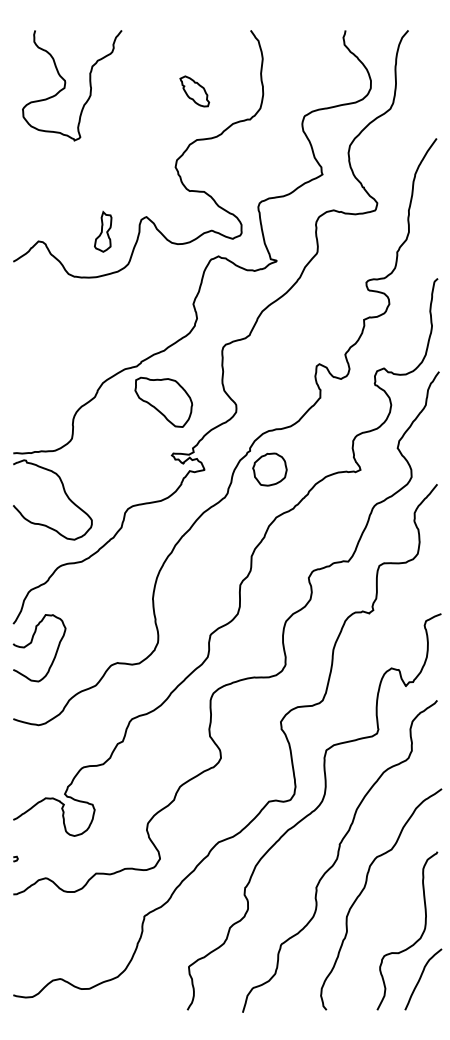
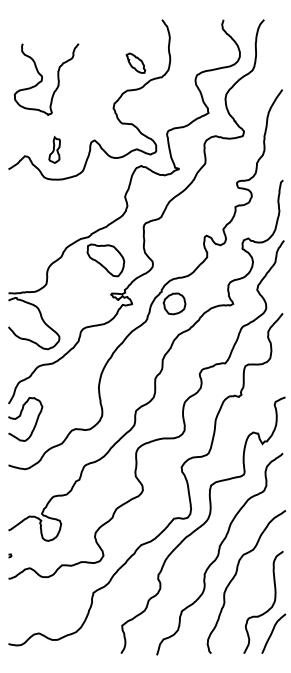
curve: (65, 85) -> (42, 79), moved
part: (194, 90) -> (135, 62), moved
part: (102, 230) -> (54, 149), moved

